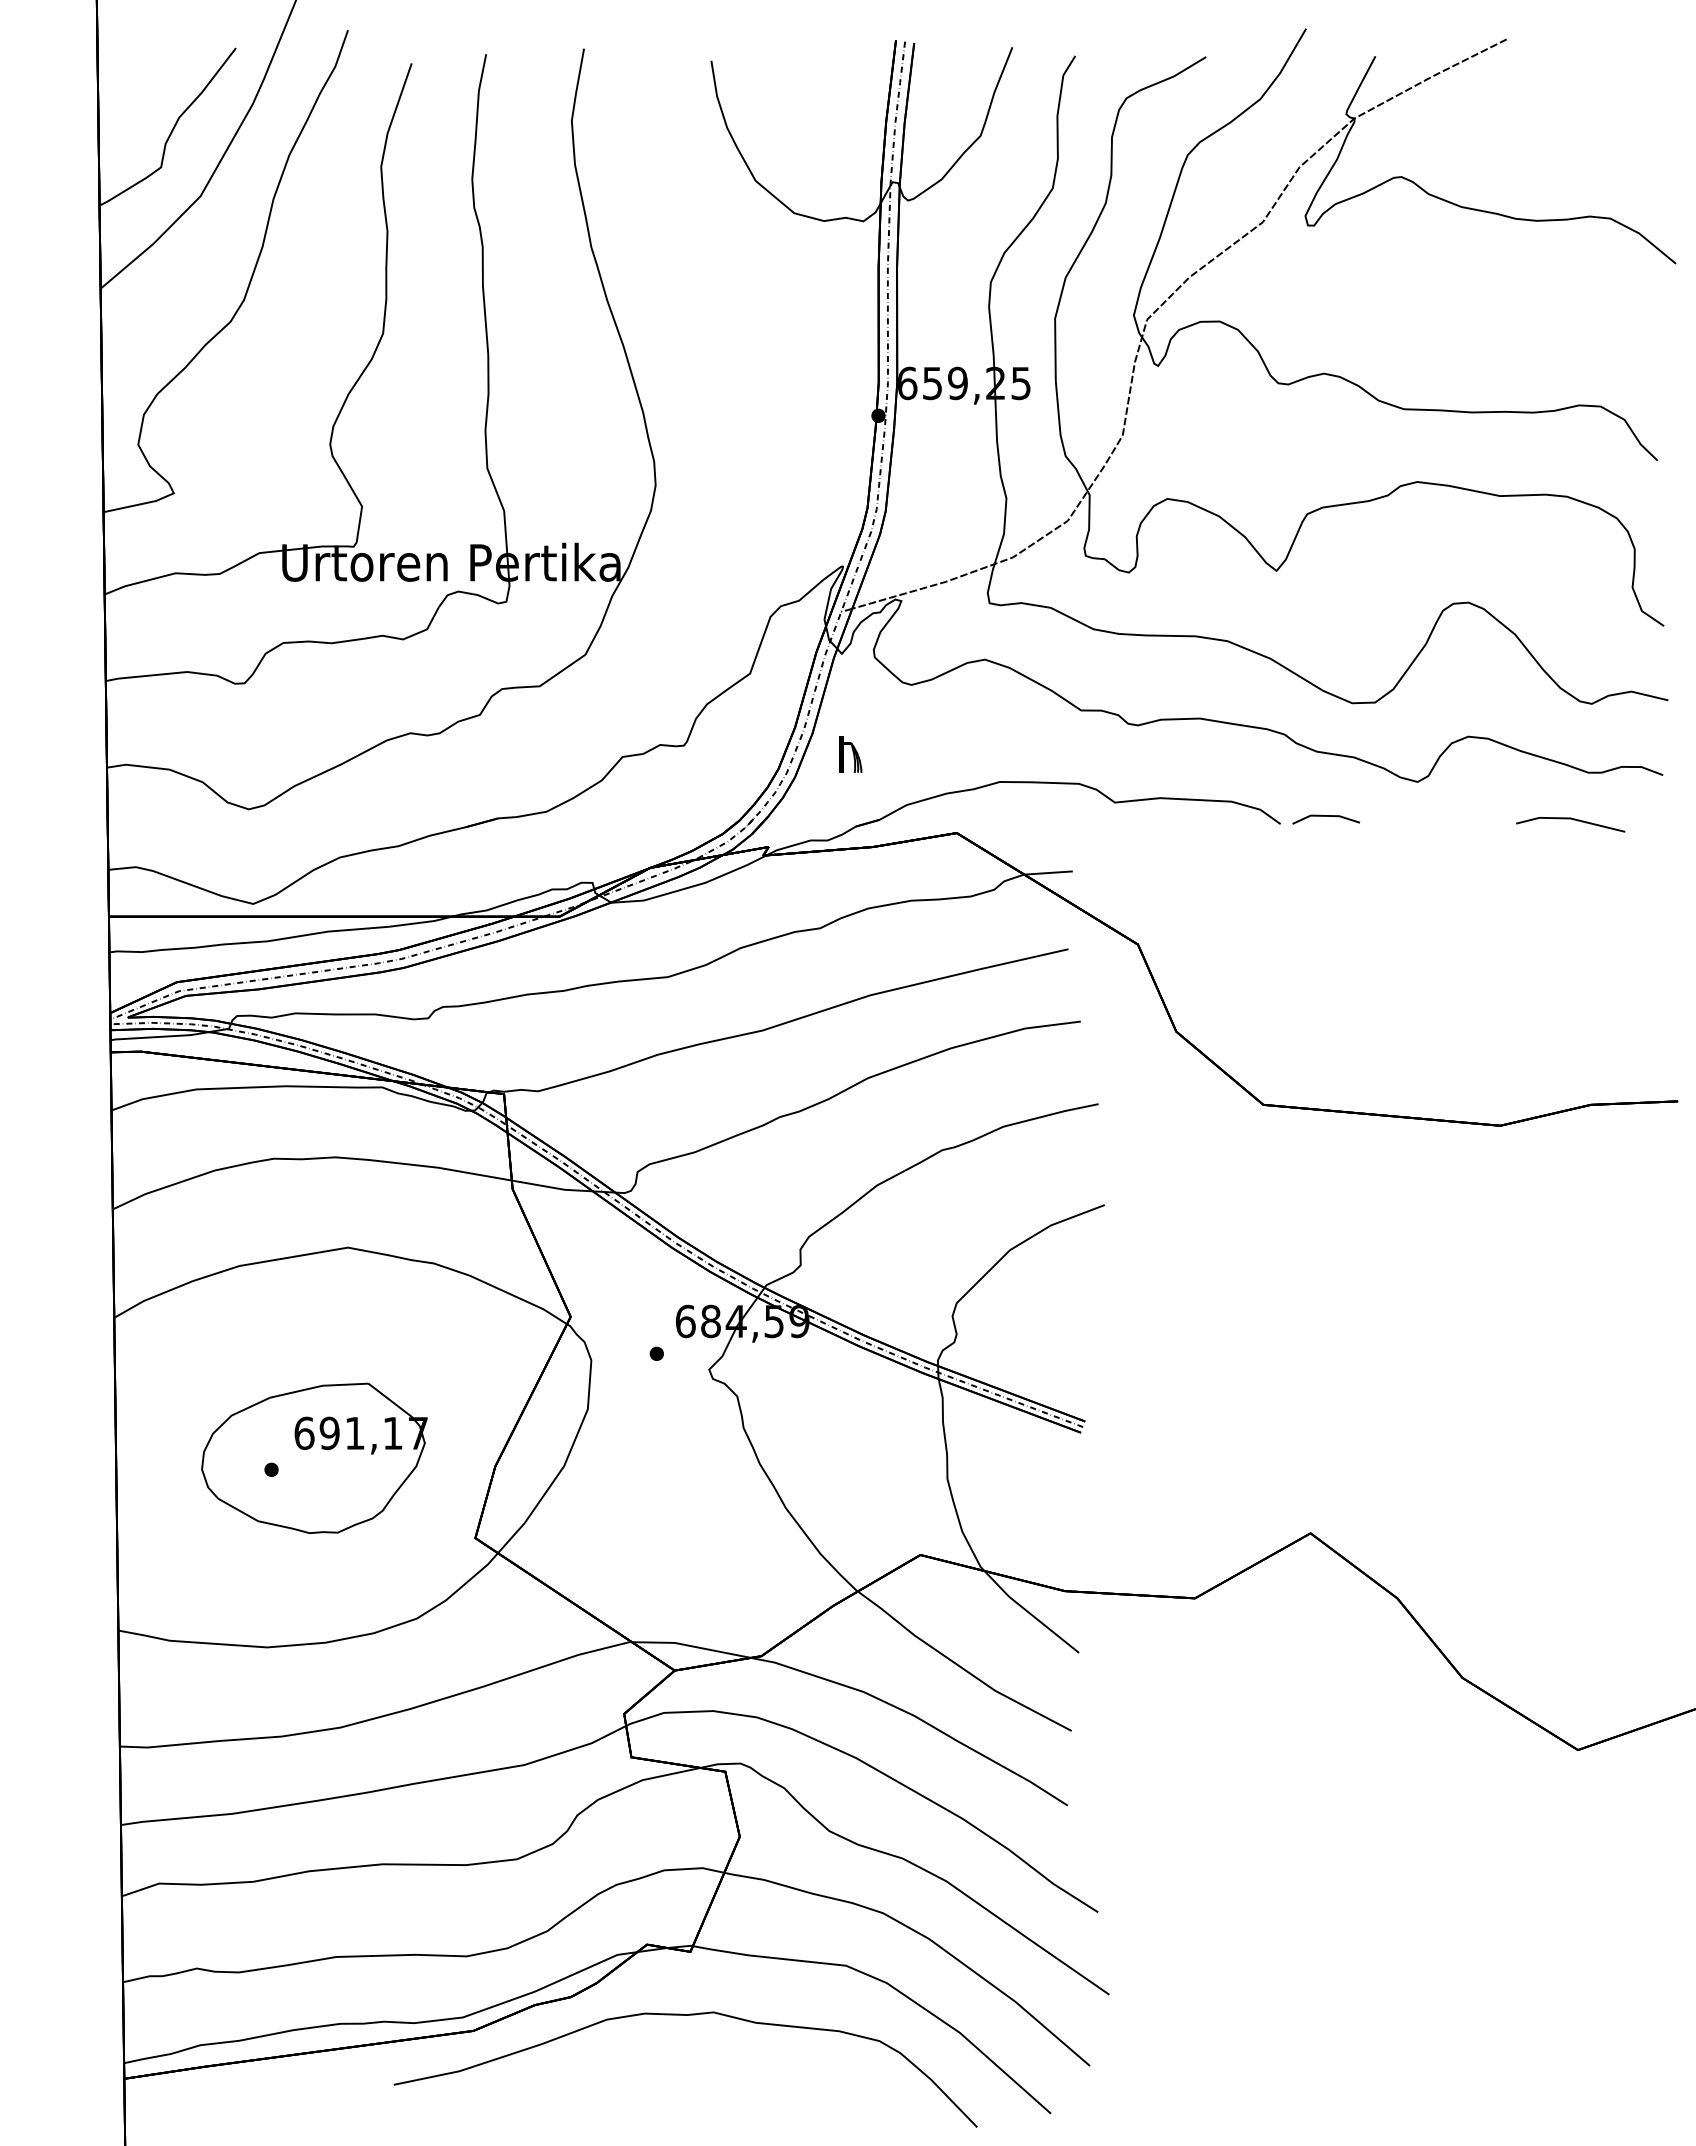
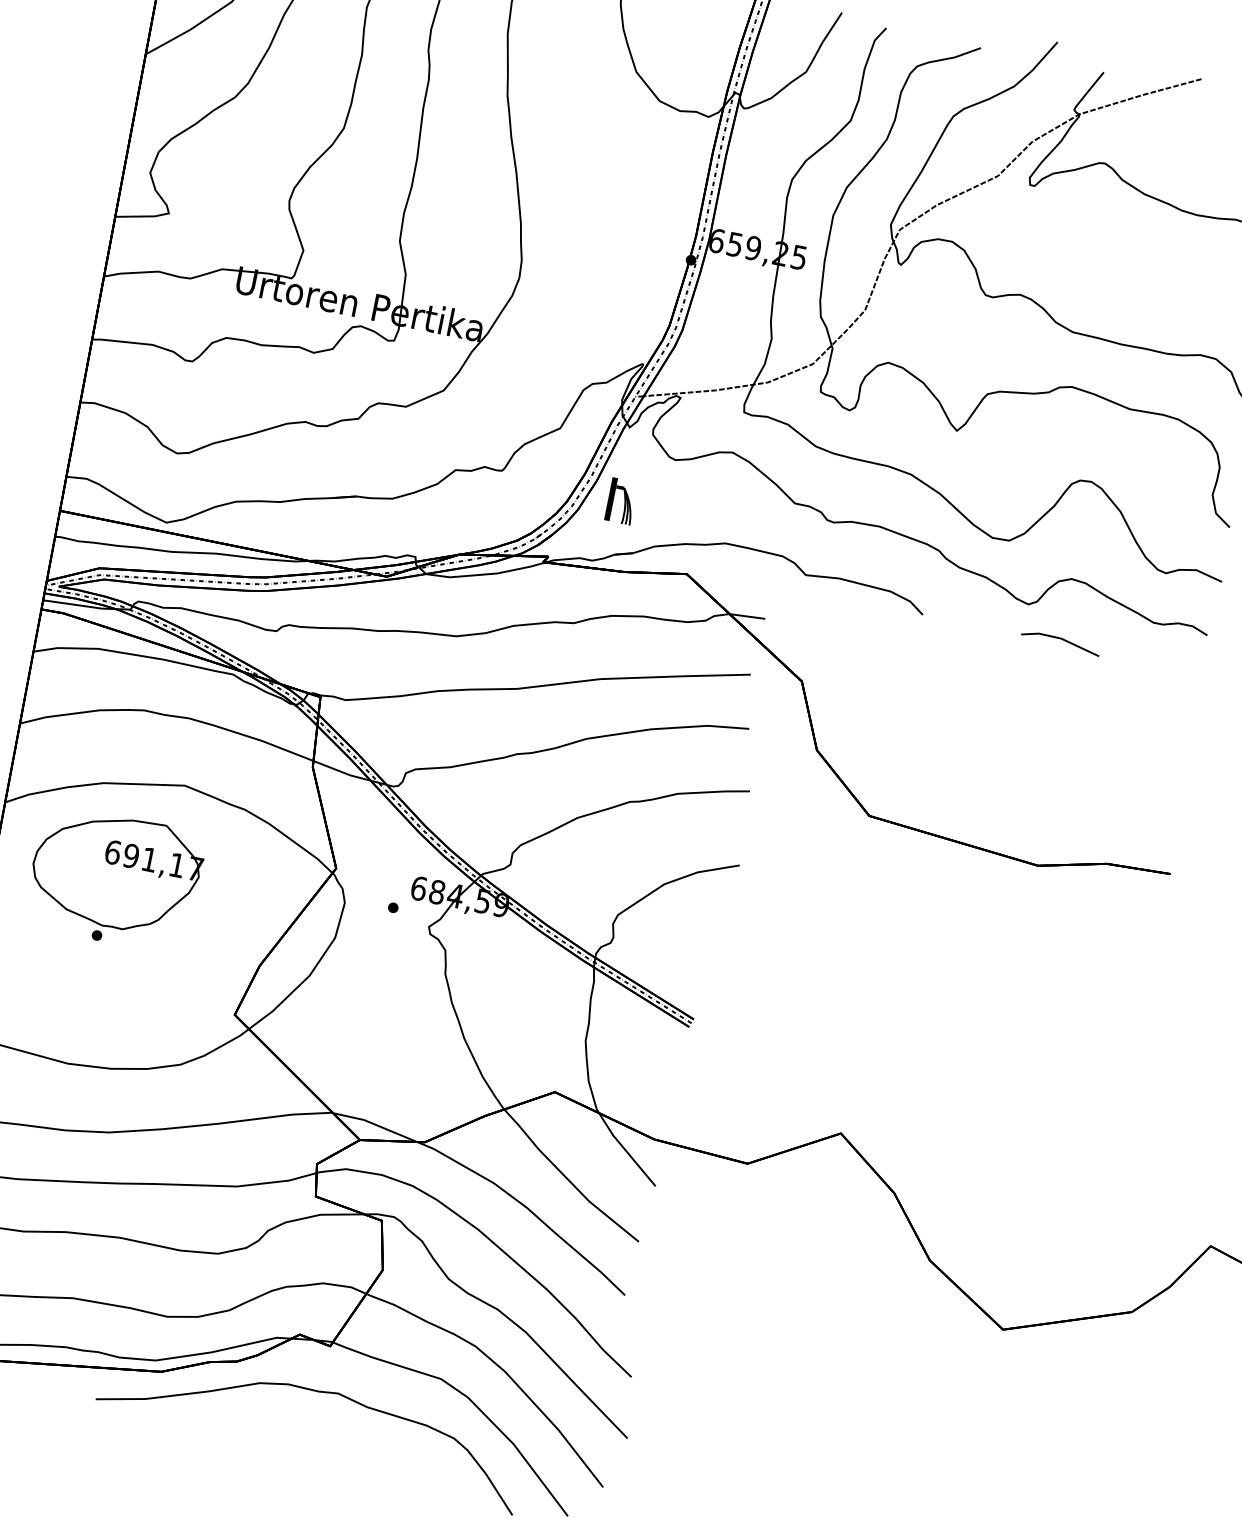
part: (850, 754) -> (621, 501), size x1.6
line: (1325, 816) -> (956, 616), removed
line: (1570, 819) -> (1061, 639), moved
part: (314, 1457) -> (116, 871), moved

